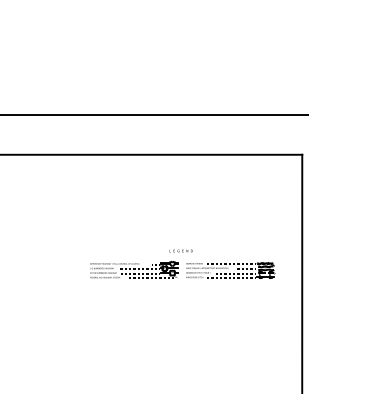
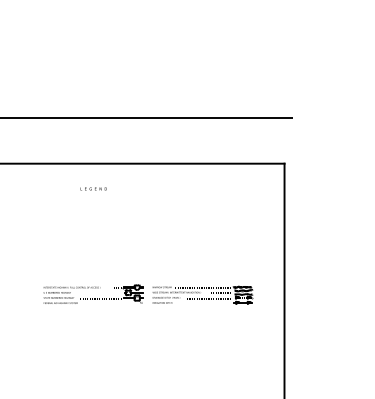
text: (180, 250) -> (92, 188), moved
line: (138, 269) -> (98, 293), removed
line: (149, 278) -> (111, 304), removed
line: (230, 278) -> (203, 304), removed

